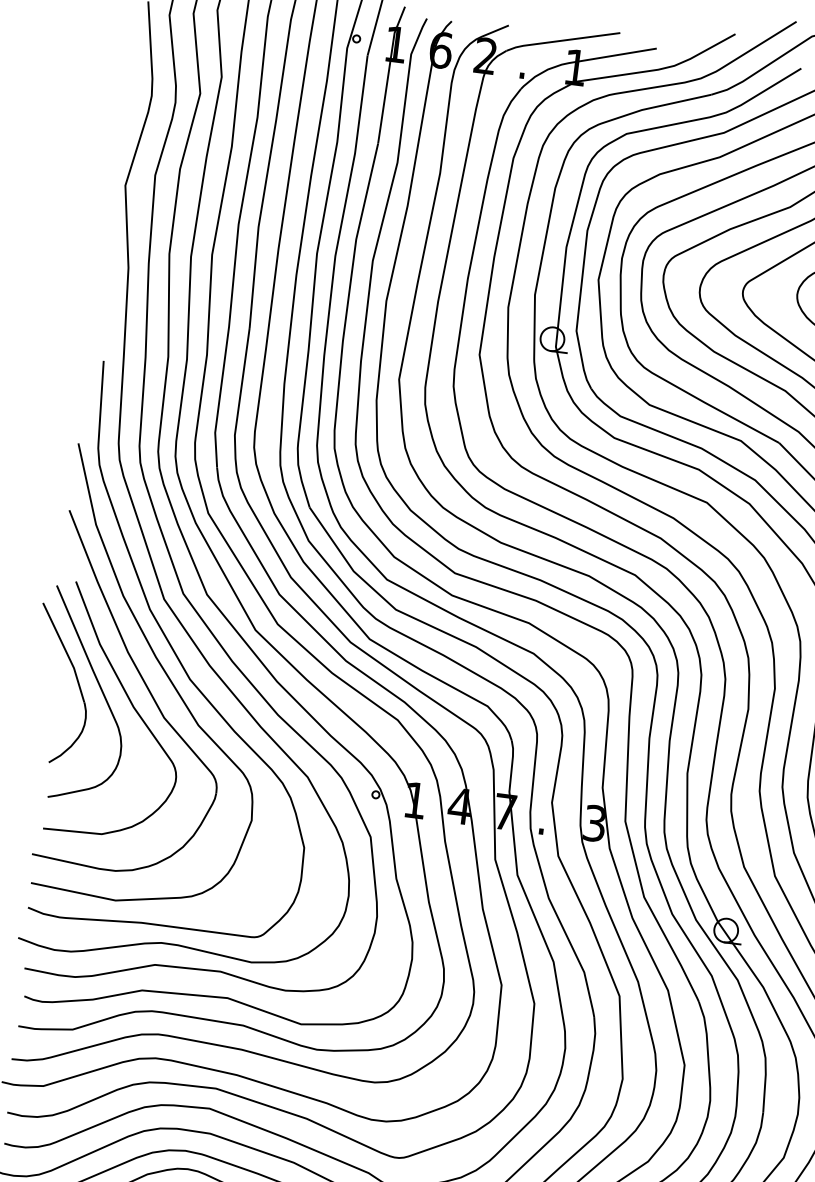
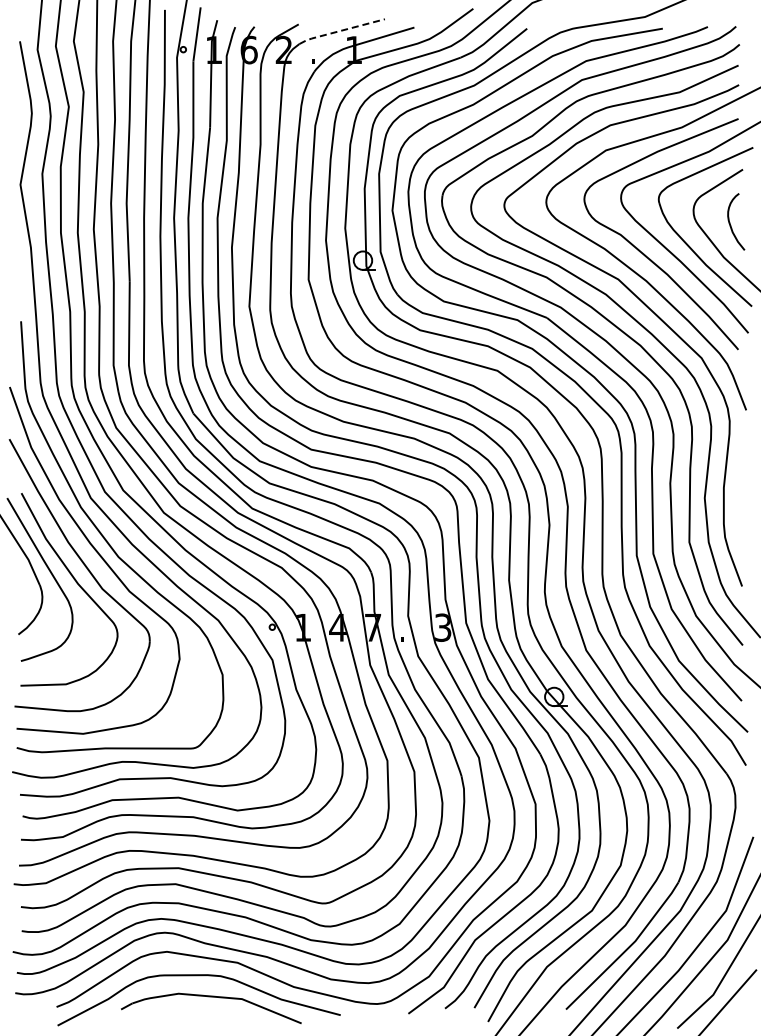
line: (561, 40) -> (340, 30), solid -> dashed

